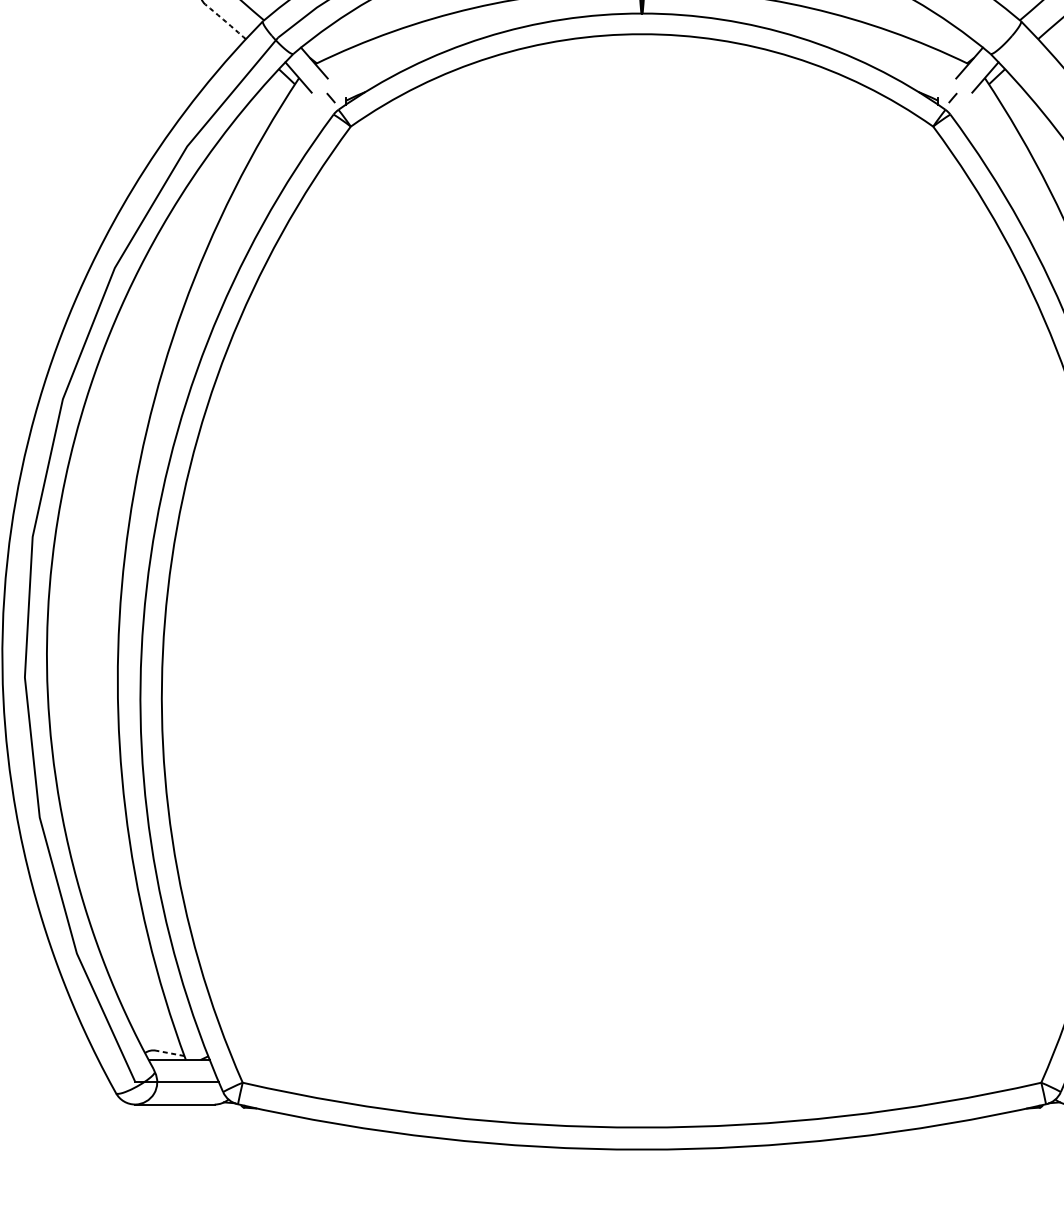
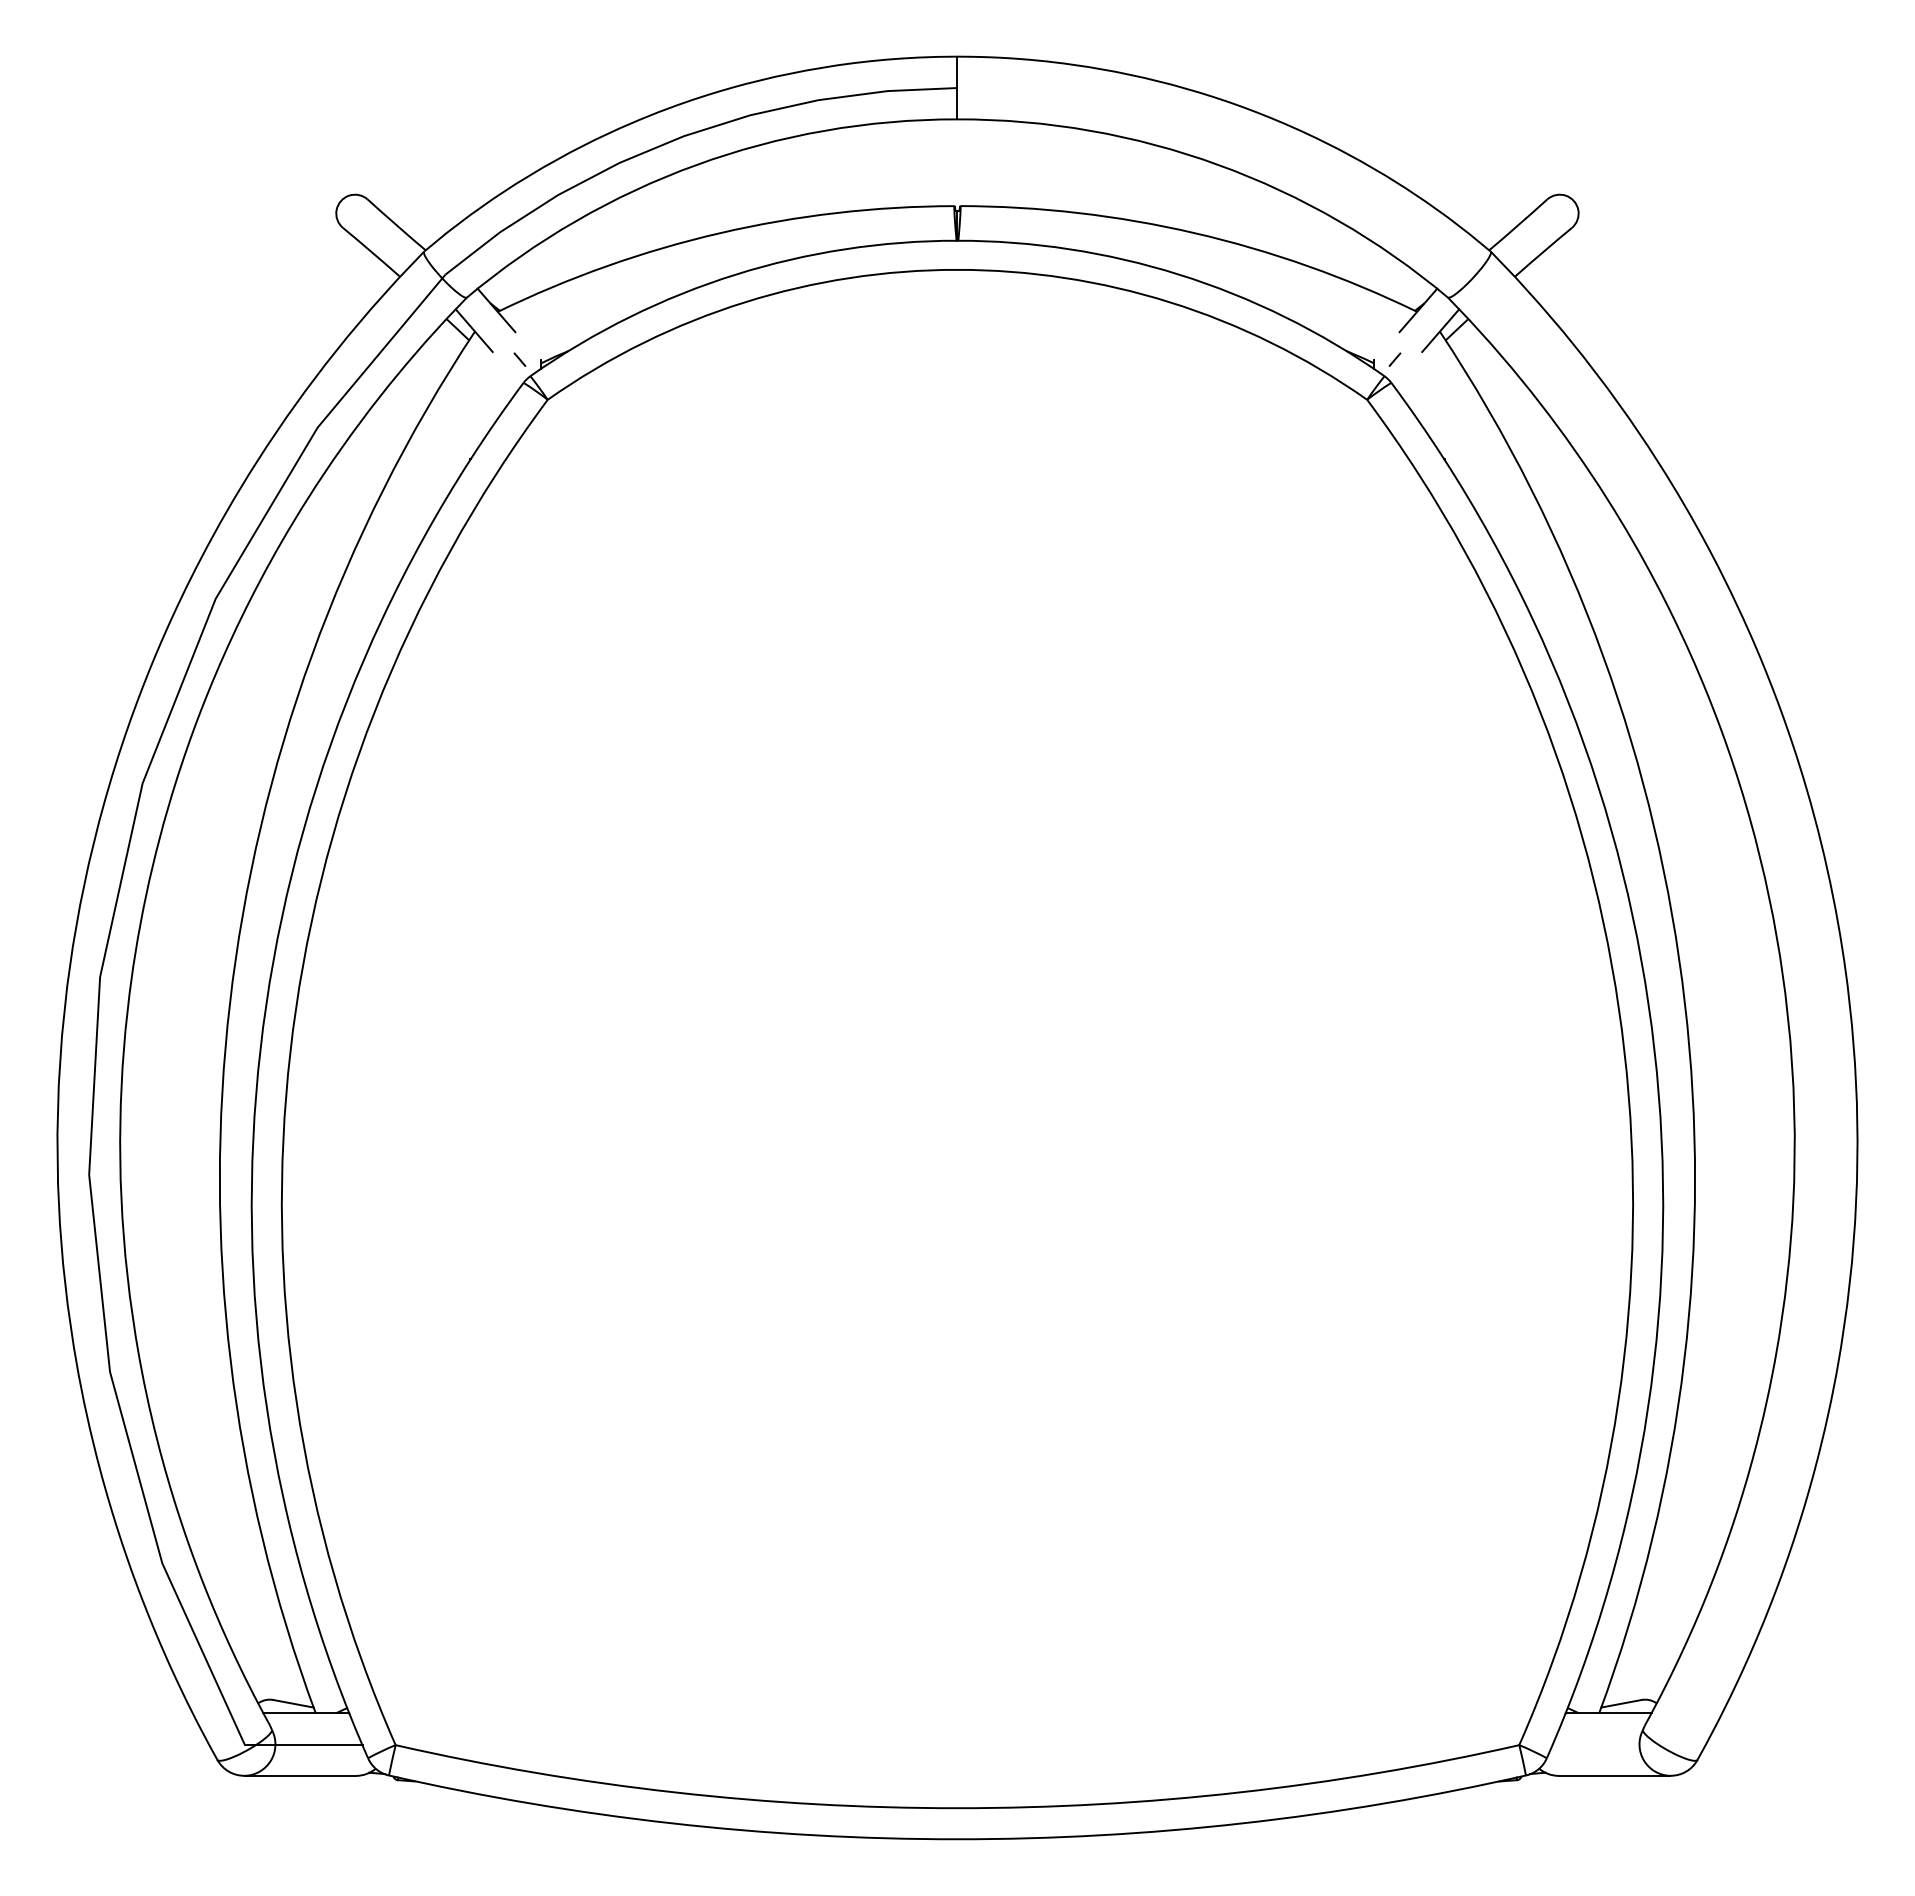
arc: (225, 21) -> (371, 252), dashed -> solid
line: (170, 1053) -> (293, 1703), dashed -> solid

